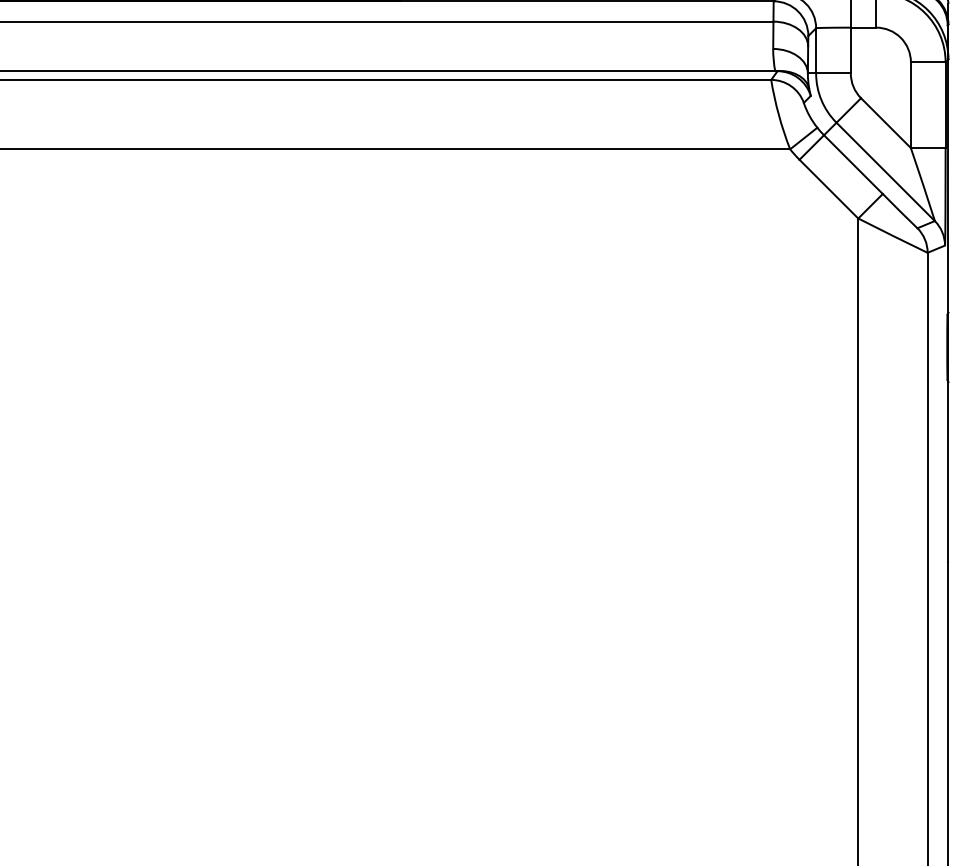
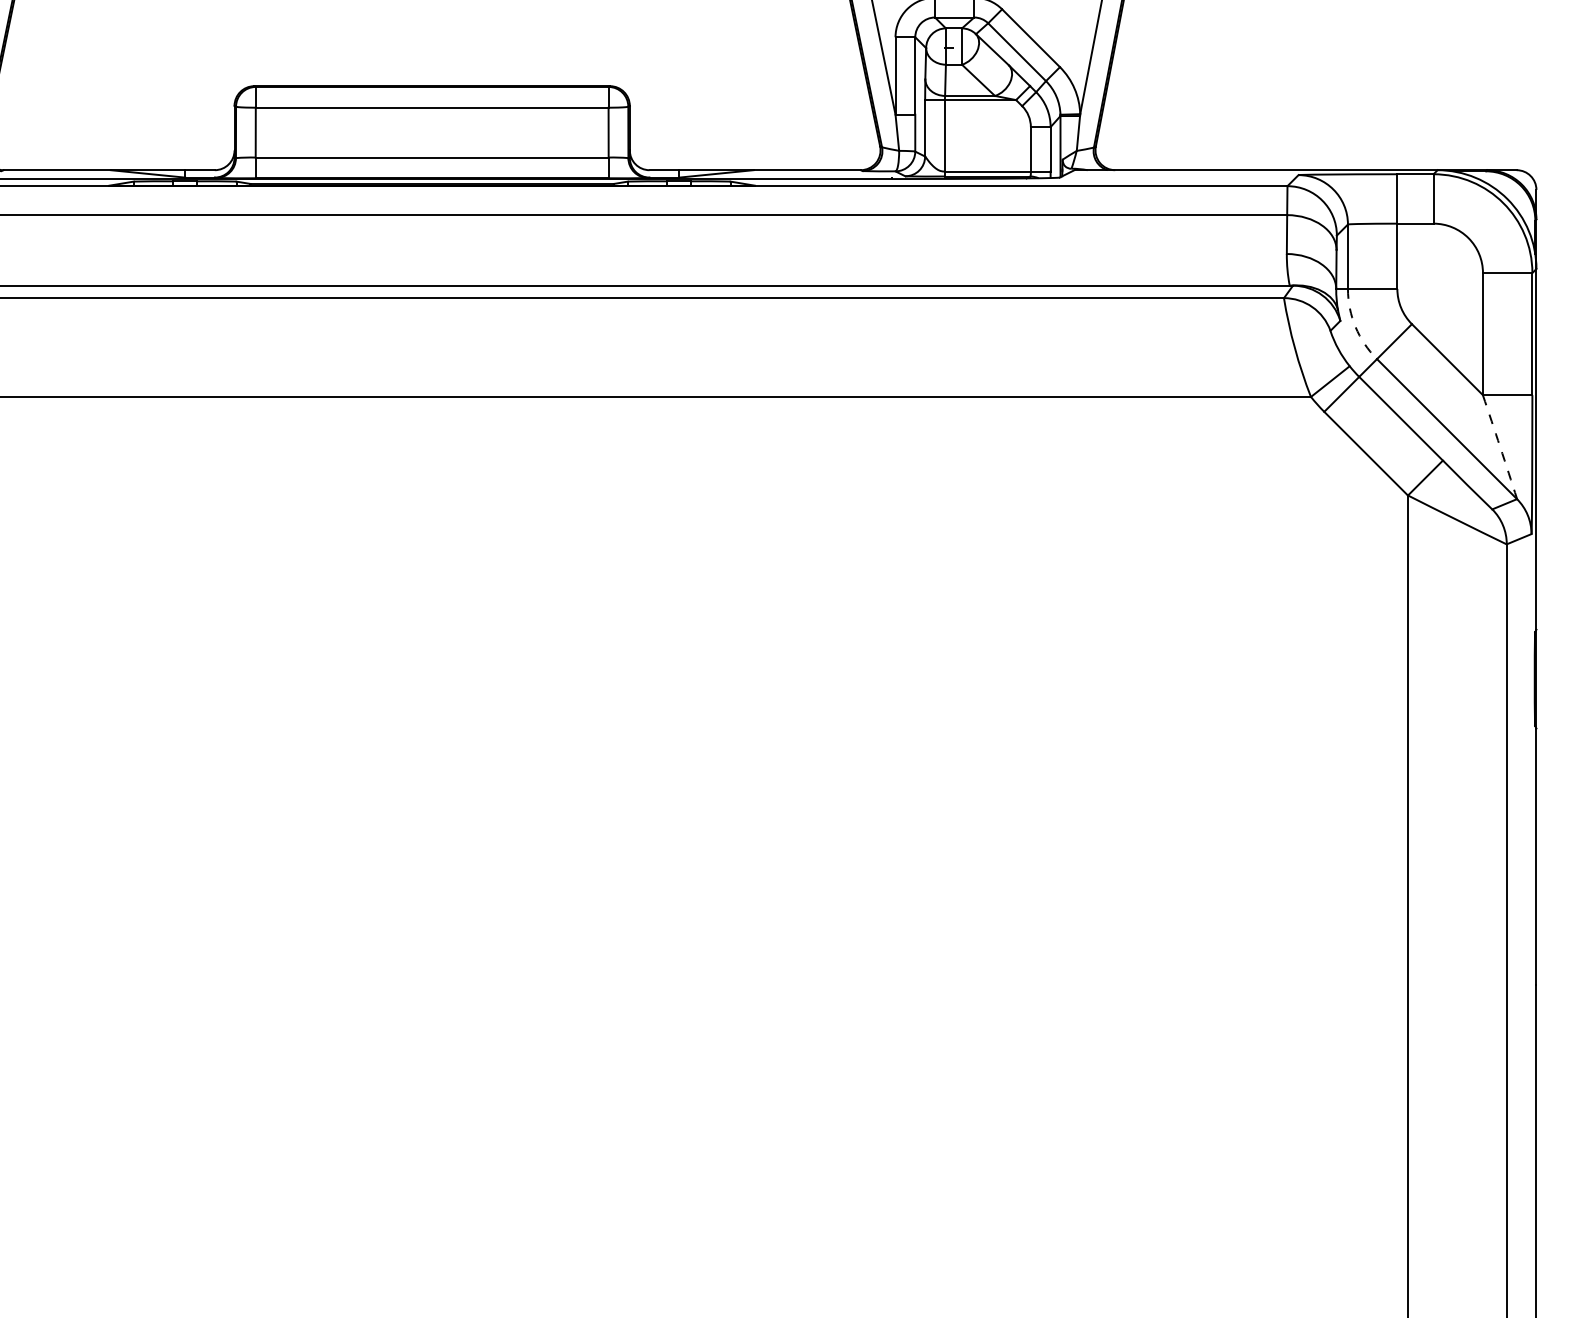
arc: (821, 99) -> (1355, 326), solid -> dashed
arc: (923, 184) -> (1500, 447), solid -> dashed

